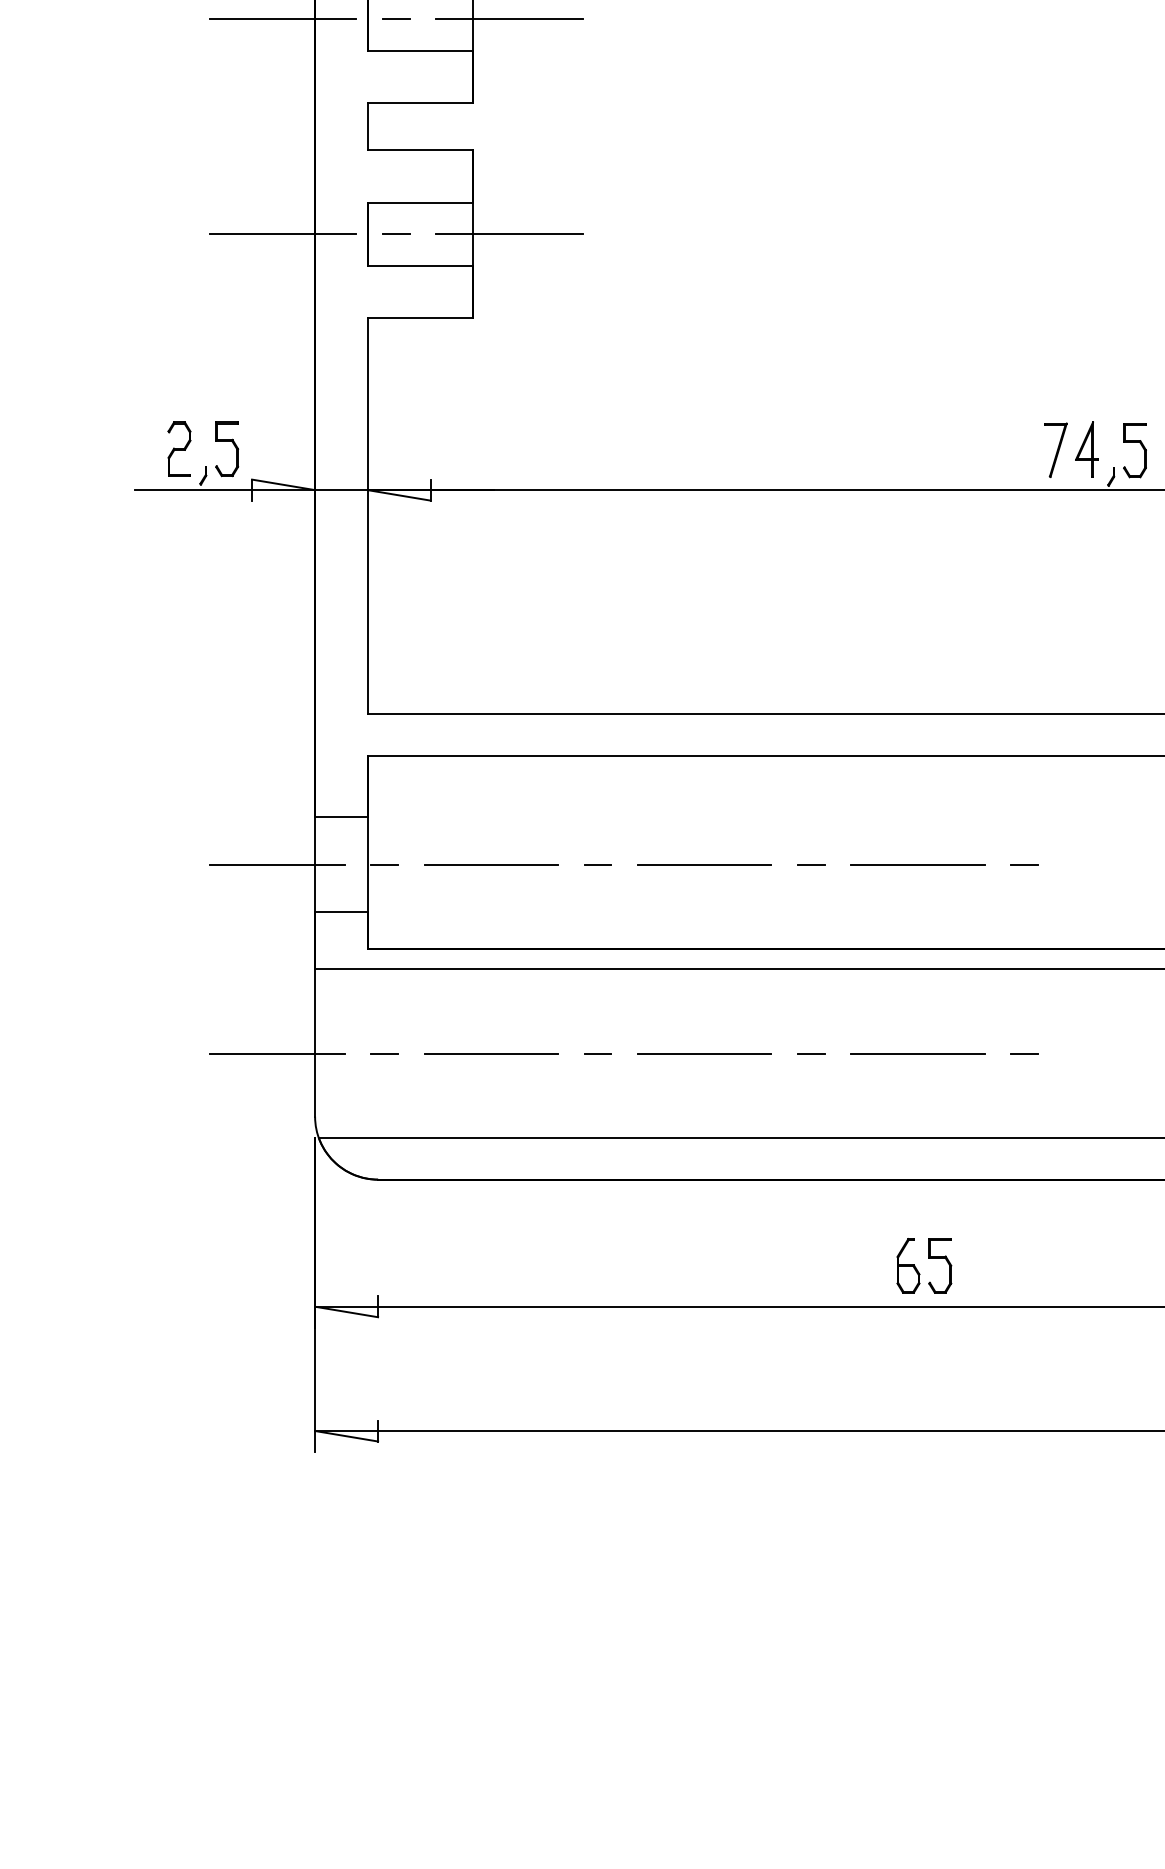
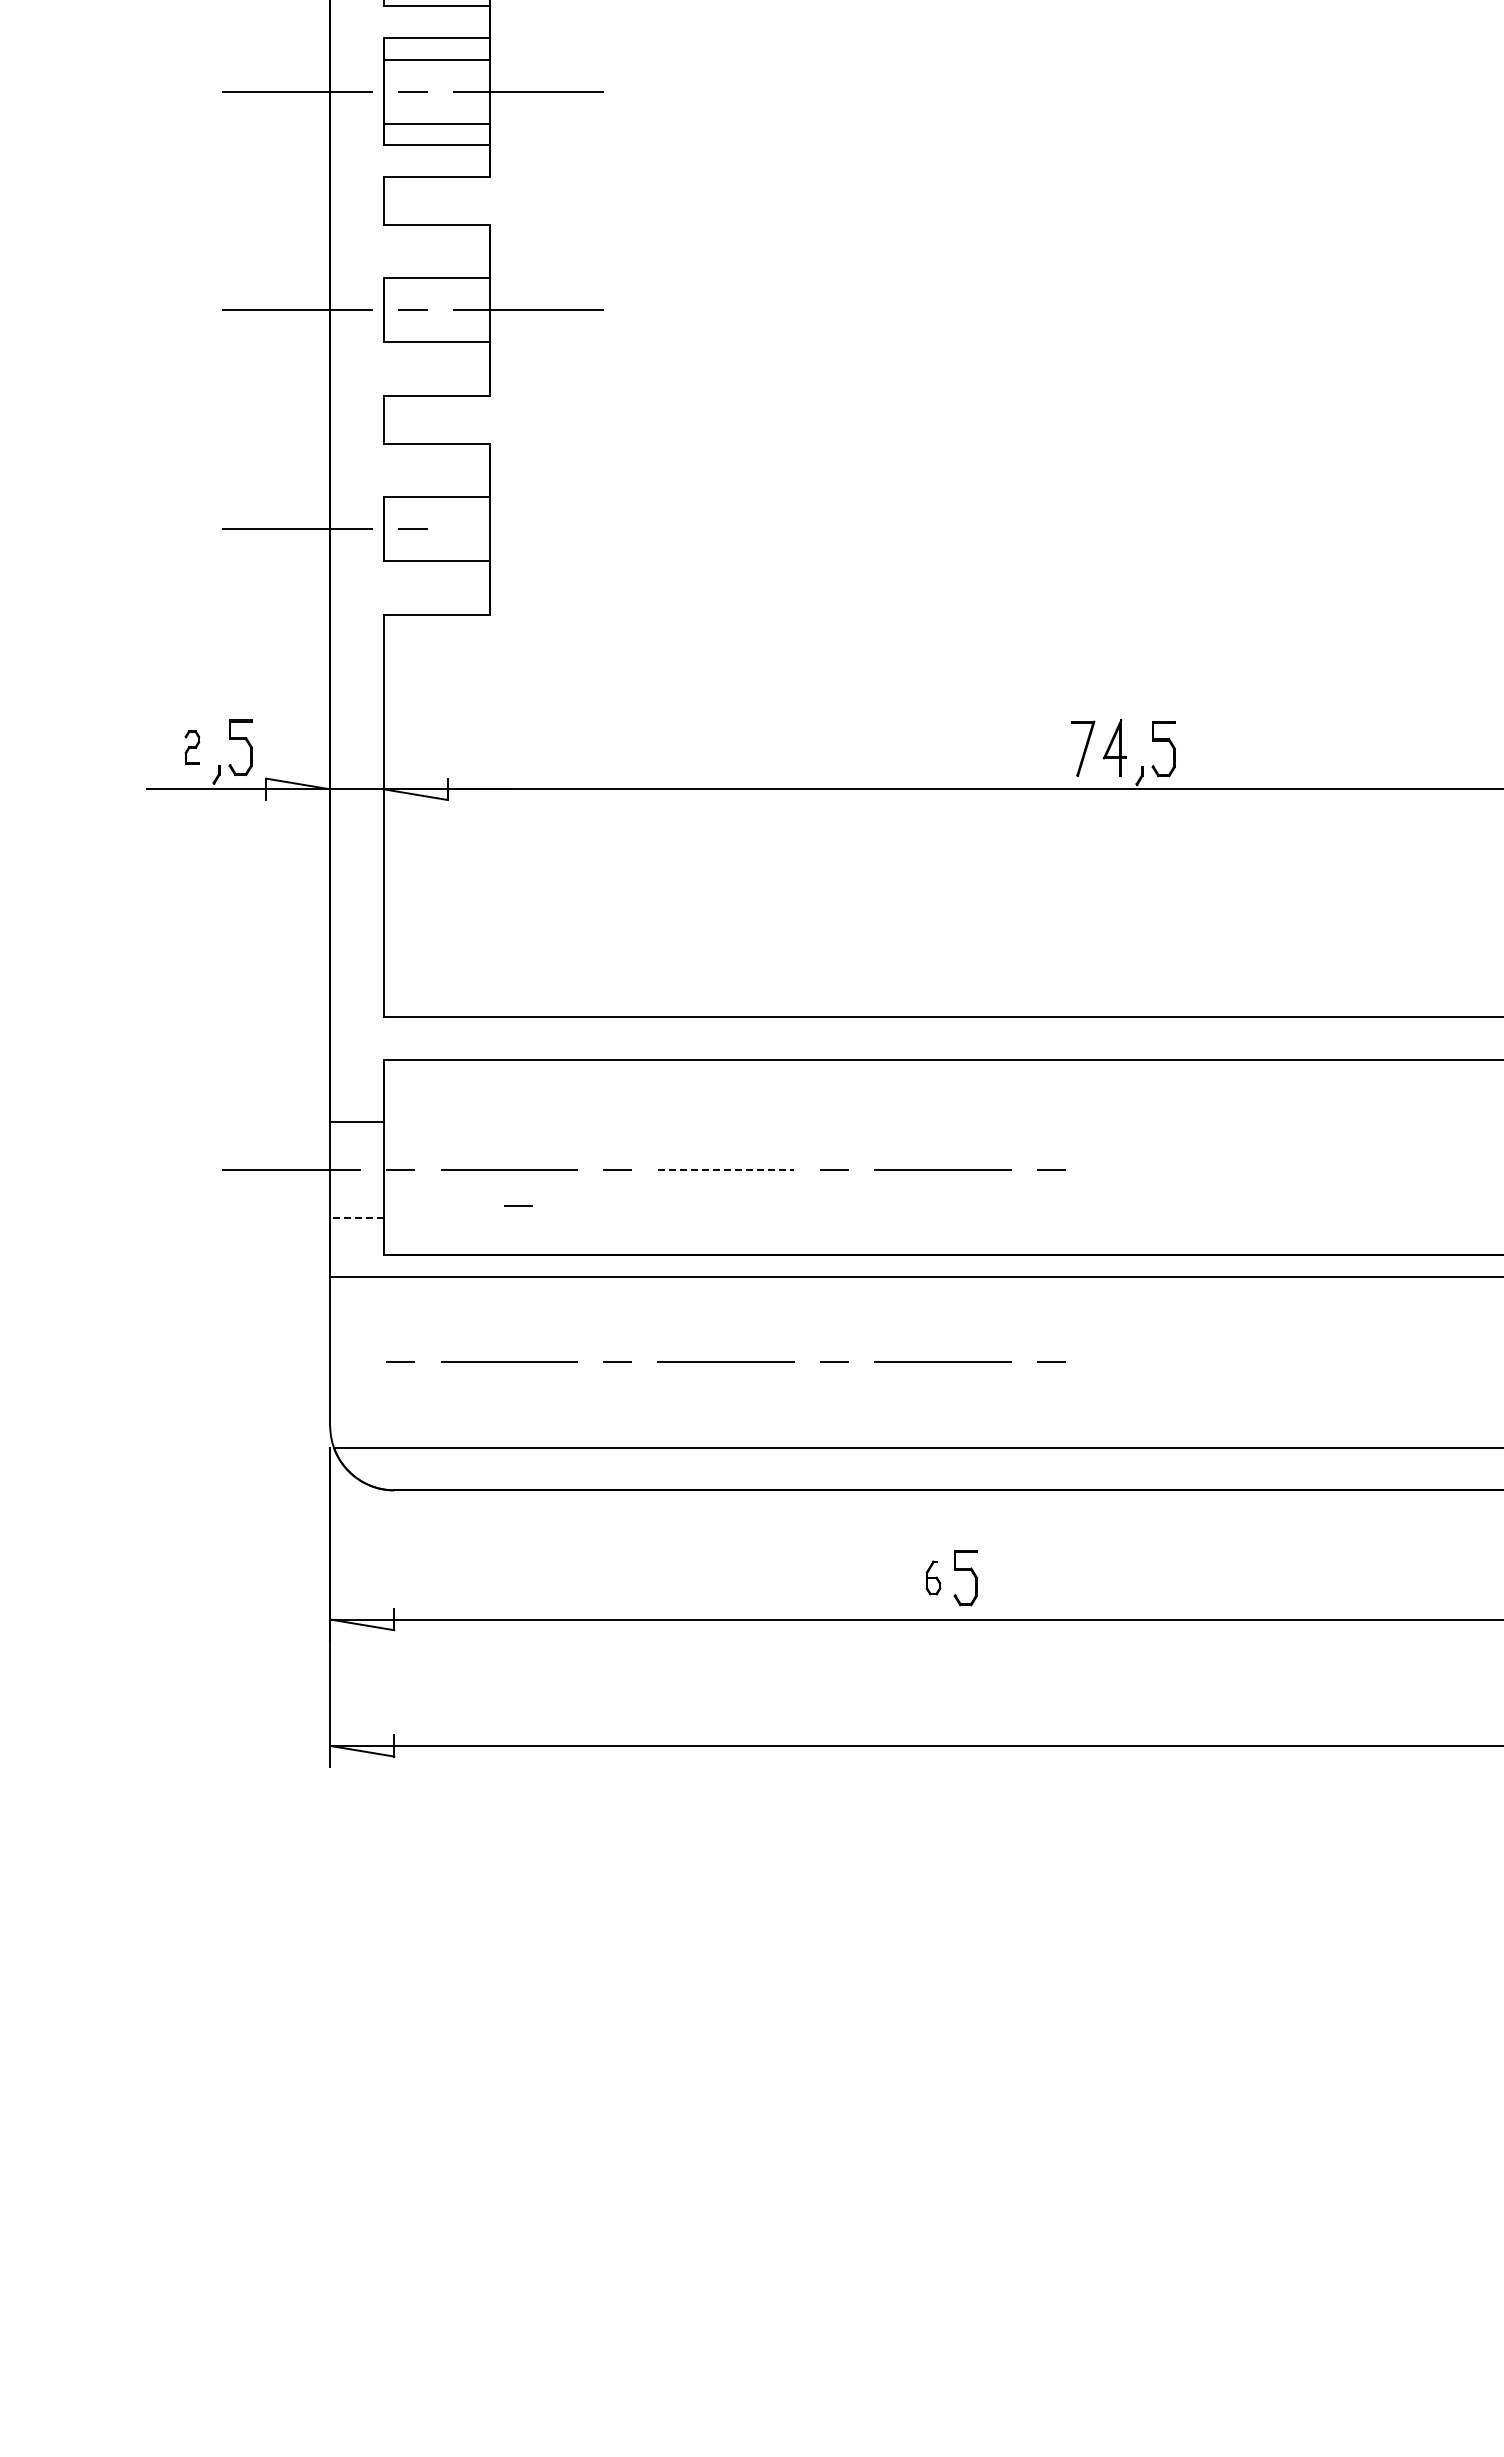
line: (509, 234) -> (527, 529), removed
part: (179, 448) -> (192, 747), size x0.6
line: (704, 865) -> (726, 1170), solid -> dashed
line: (500, 899) -> (518, 1205), added
line: (340, 912) -> (356, 1218), solid -> dashed
line: (276, 1053) -> (291, 1362), removed
part: (908, 1265) -> (933, 1577), size x0.6

